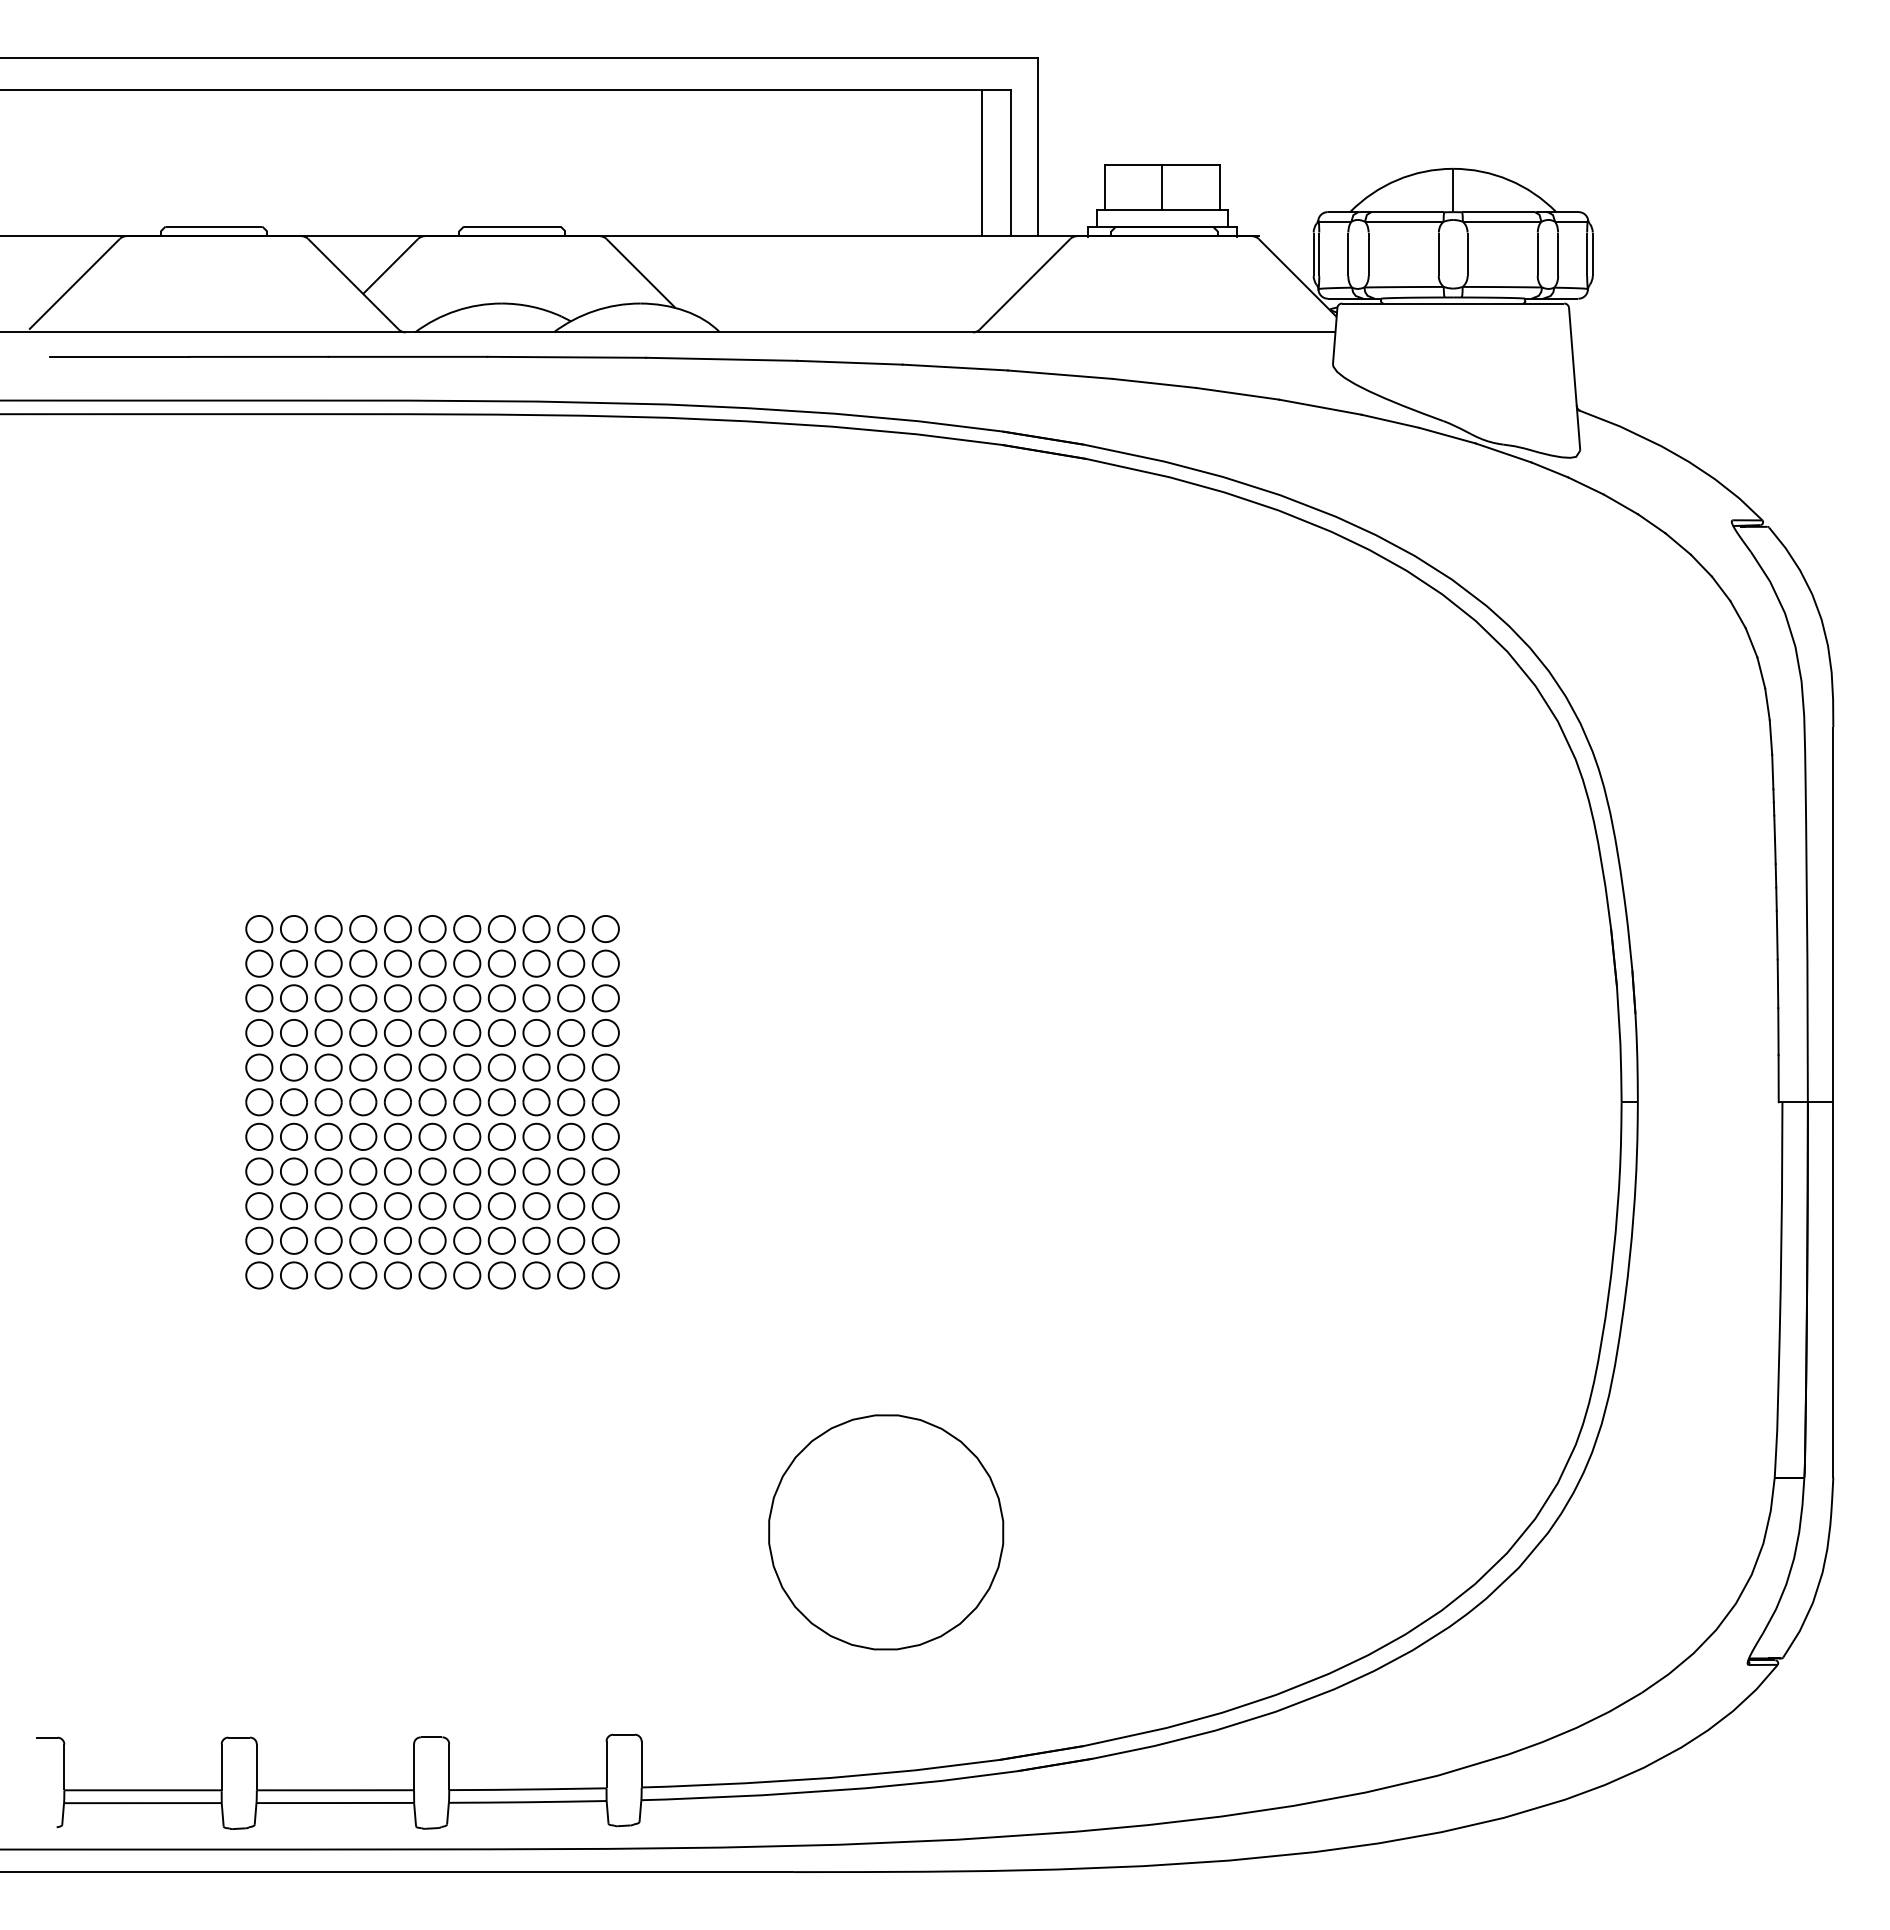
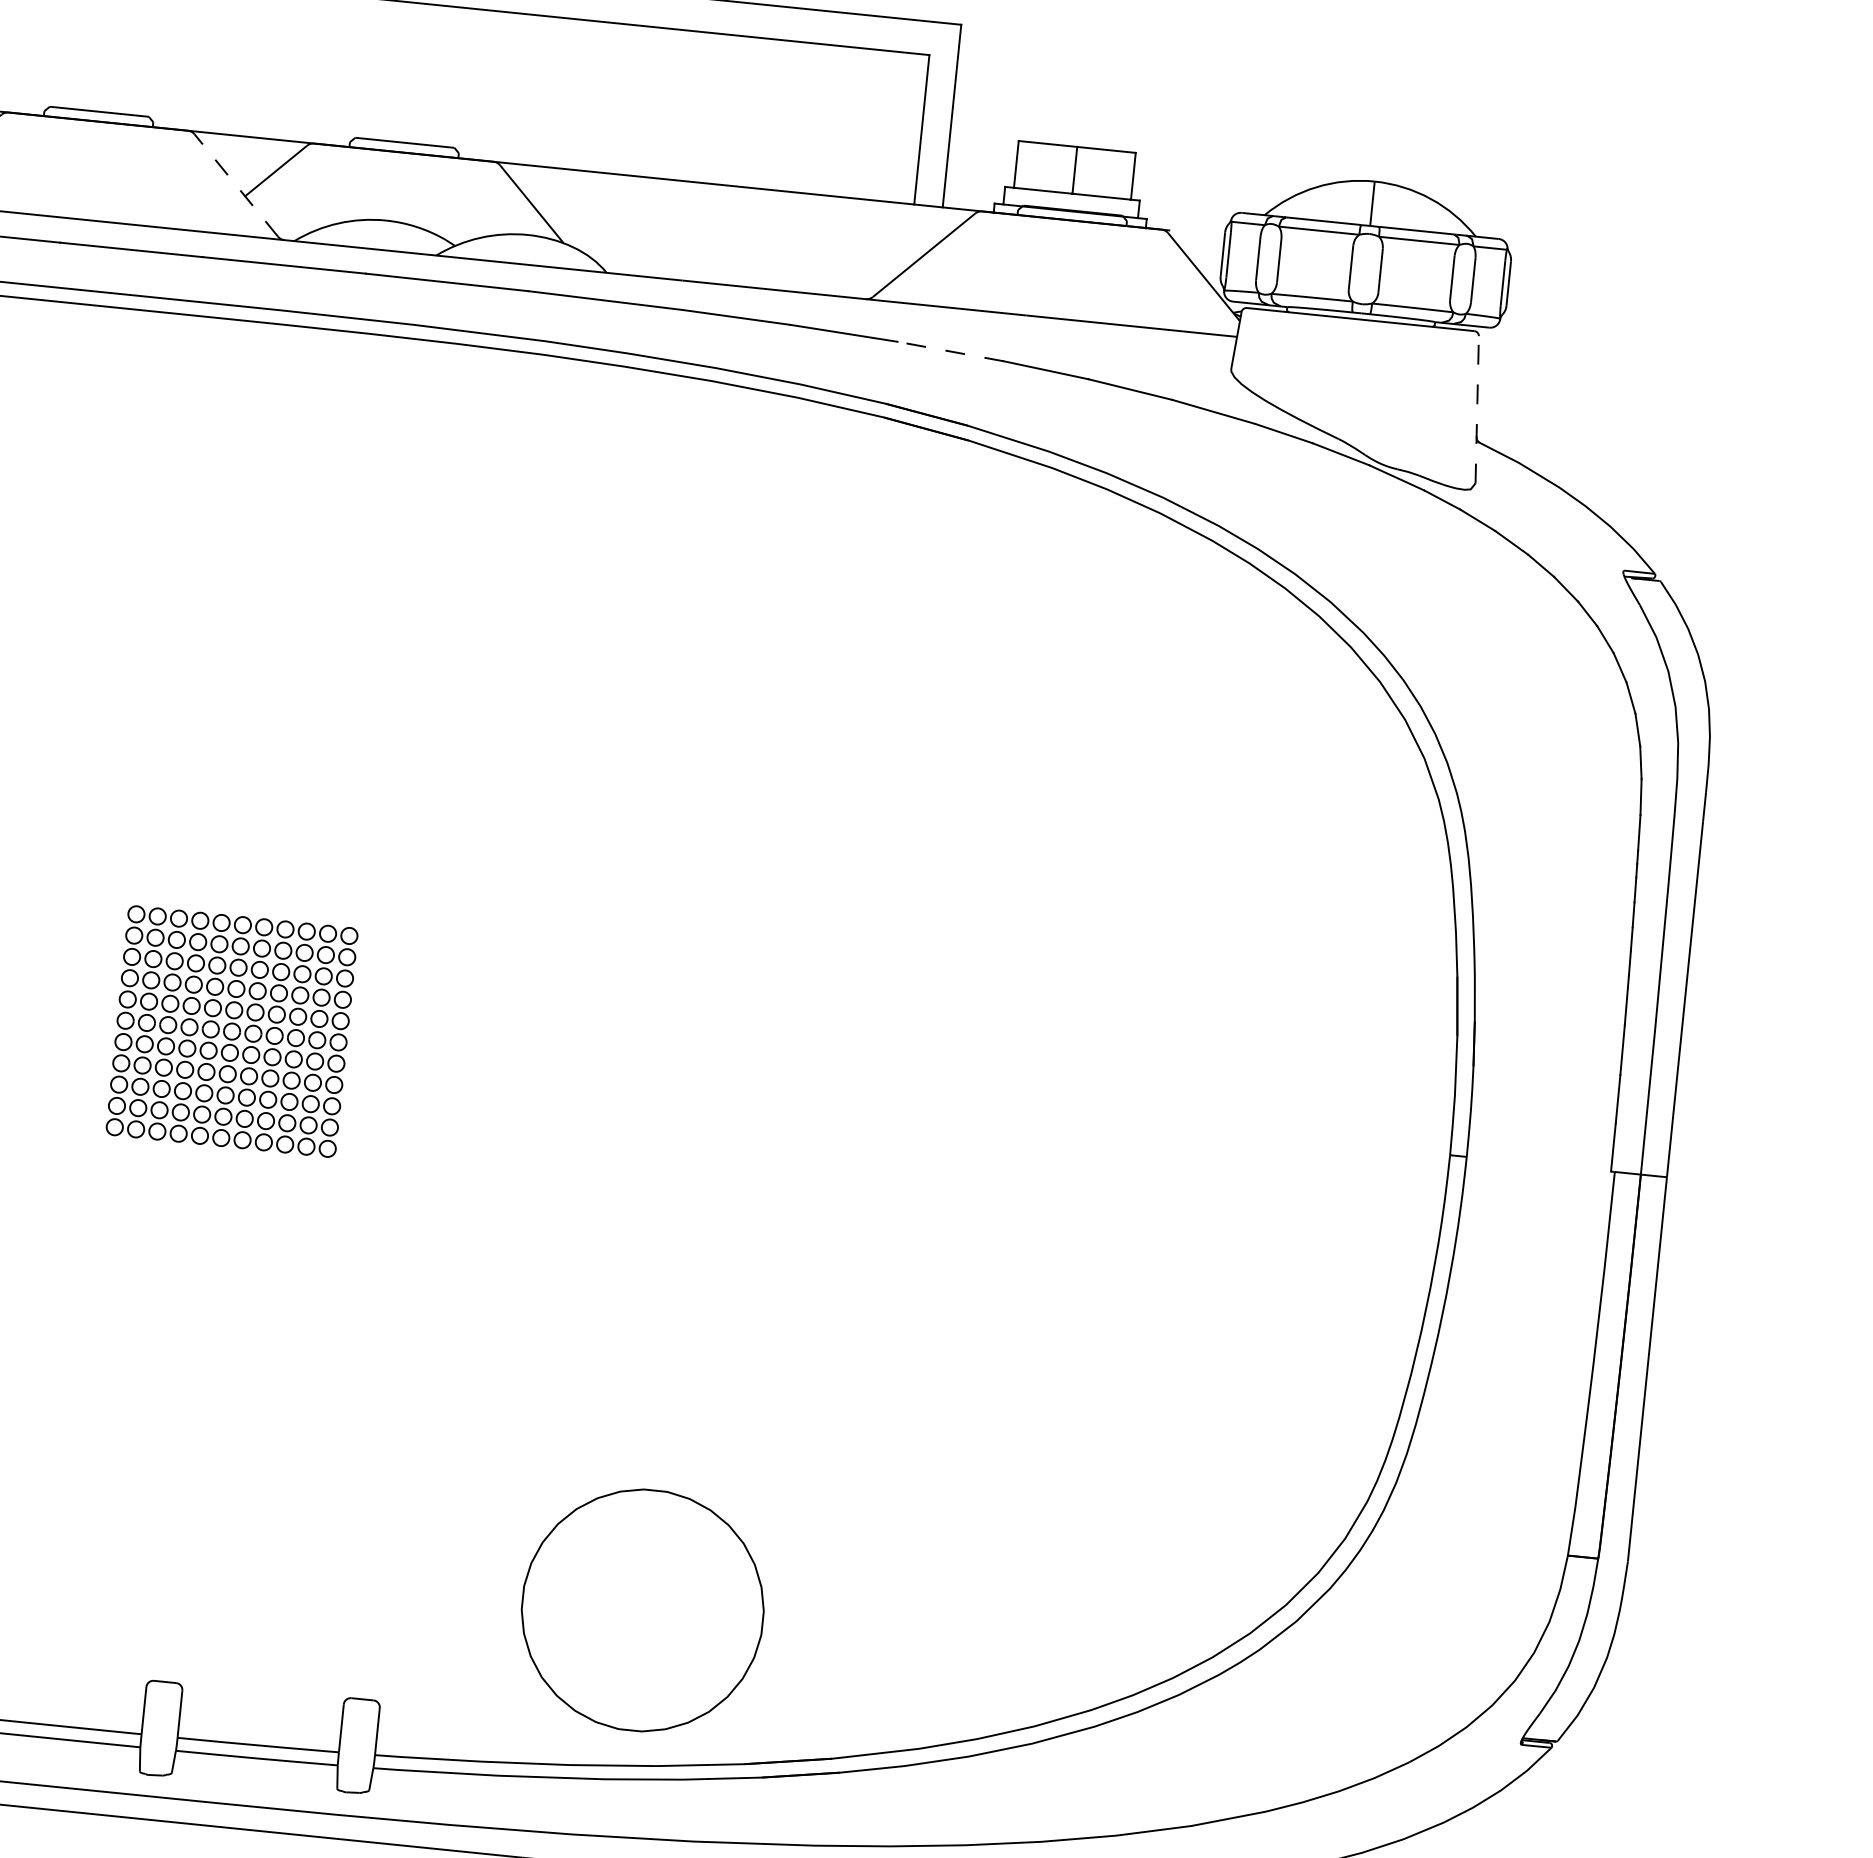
line: (981, 163) -> (892, 127), removed
line: (353, 283) -> (236, 184), solid -> dashed
line: (1060, 374) -> (951, 351), solid -> dashed
line: (1574, 379) -> (1477, 409), solid -> dashed
part: (432, 1102) -> (232, 1031), size x0.6
part: (886, 1532) -> (643, 1610), moved

